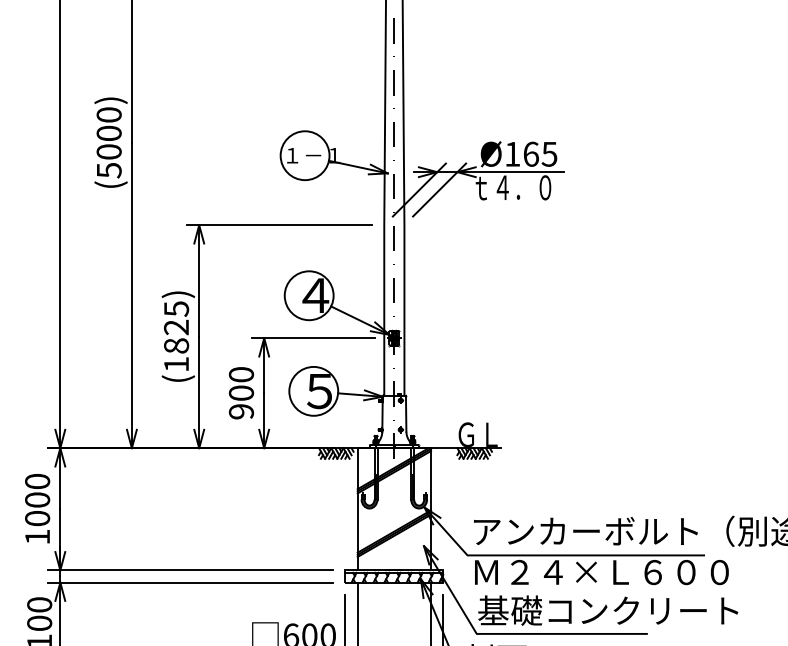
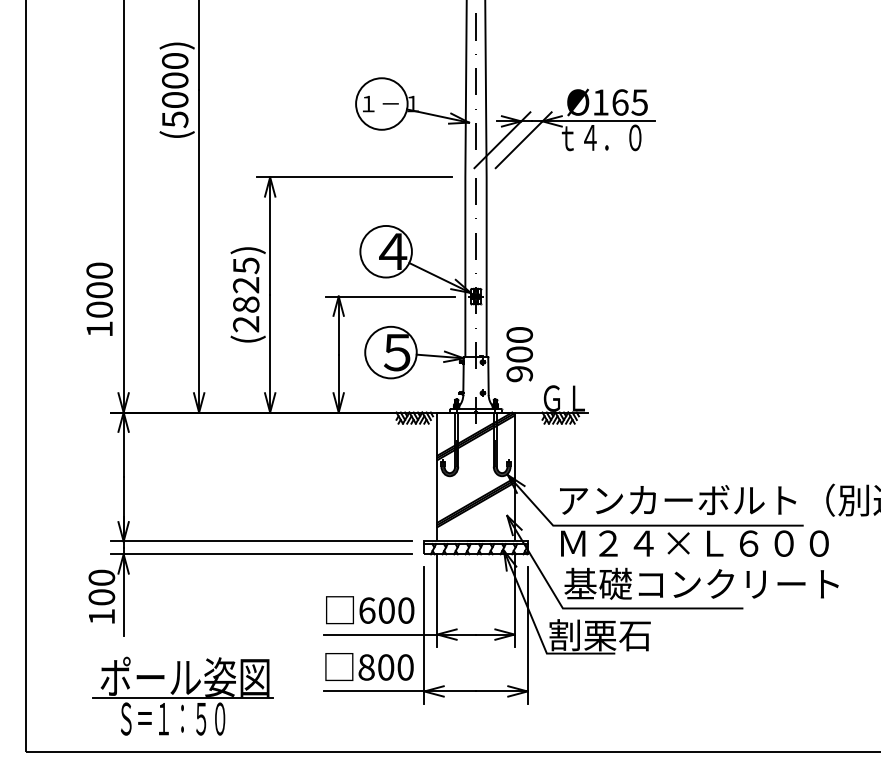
text: (176, 364) -> (246, 324), (1825) -> (2825)
text: (241, 393) -> (519, 354), moved
text: (37, 507) -> (99, 298), moved

